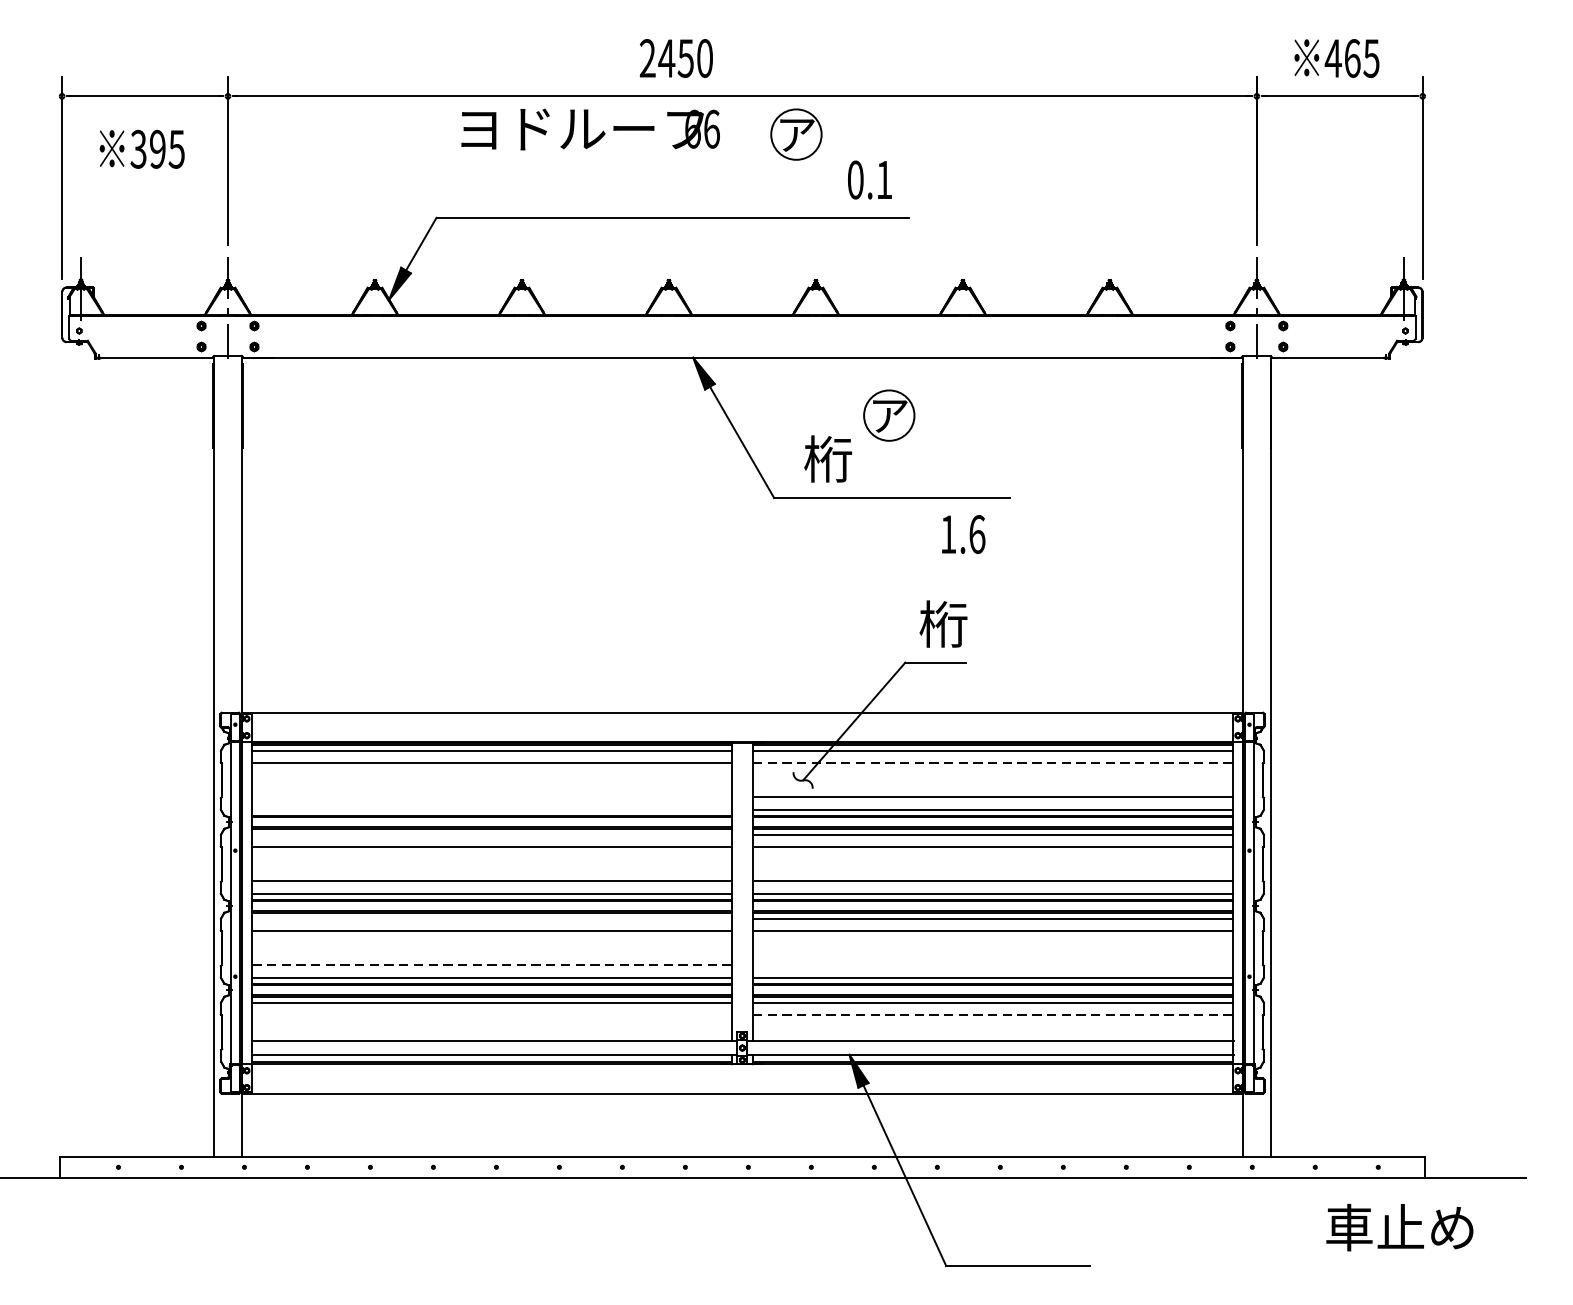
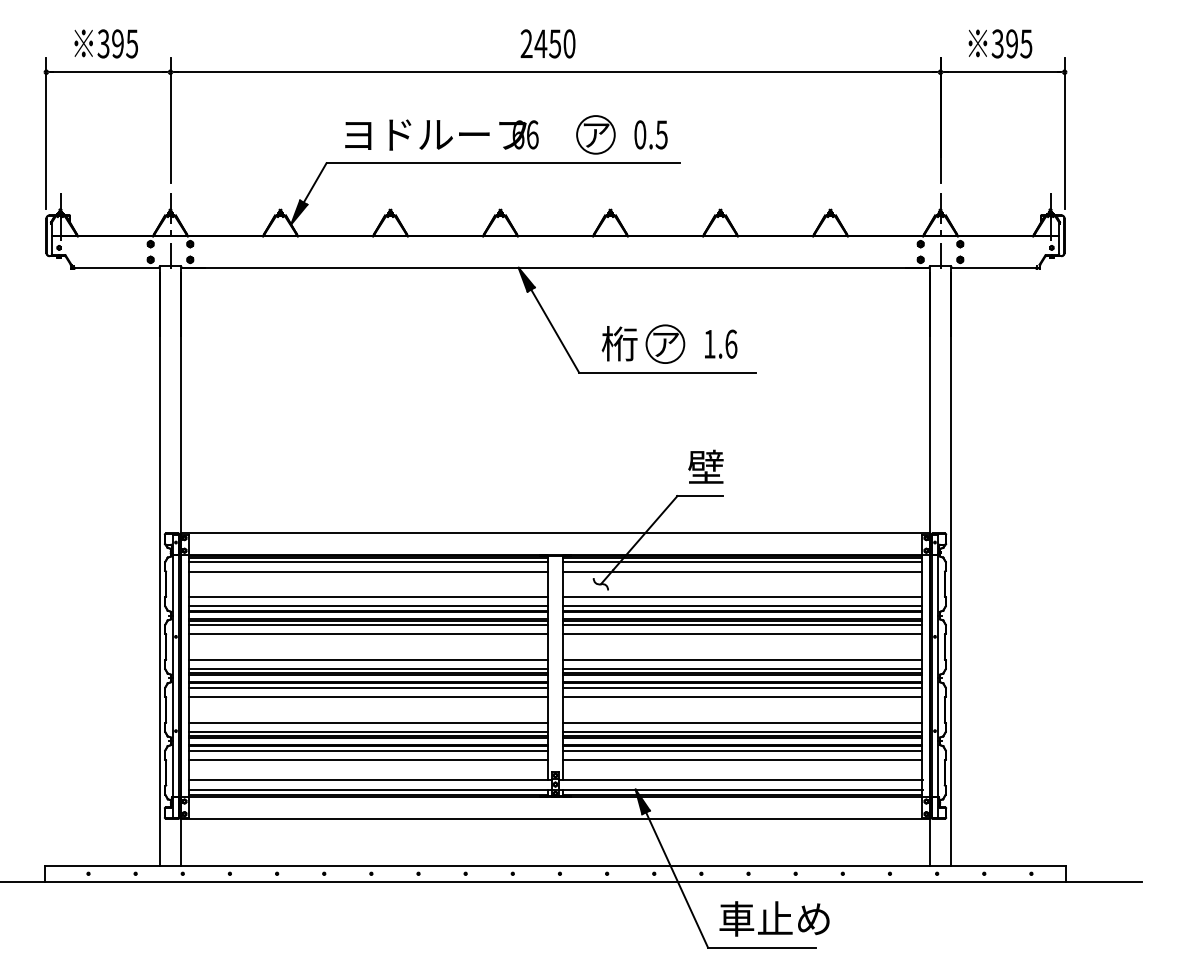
text: (675, 57) -> (547, 43), moved
text: (1342, 57) -> (1004, 43), 465 -> 395
text: (590, 128) -> (441, 134), moved
part: (795, 134) -> (595, 134), moved
text: (141, 148) -> (105, 43), moved
text: (884, 179) -> (661, 134), 0.1 -> 0.5
part: (889, 414) -> (665, 343), moved
text: (964, 533) -> (721, 343), moved
text: (942, 623) -> (705, 466), 桁 -> 壁
line: (992, 763) -> (742, 571), dashed -> solid
line: (491, 796) -> (367, 596), added
line: (491, 810) -> (367, 606), added
line: (491, 834) -> (367, 624), added
line: (491, 918) -> (367, 687), added
line: (492, 965) -> (368, 722), dashed -> solid
line: (992, 965) -> (742, 722), added
line: (491, 1015) -> (367, 760), added
line: (992, 1015) -> (742, 760), dashed -> solid
text: (1399, 1227) -> (774, 918), moved

